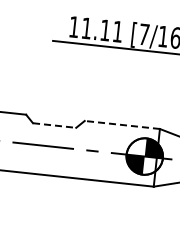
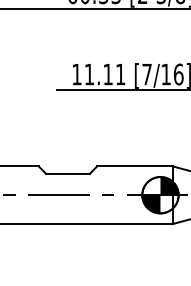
line: (54, 125) -> (67, 174), dashed -> solid
line: (121, 125) -> (134, 166), dashed -> solid

